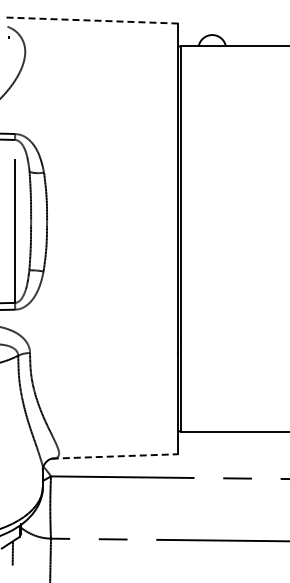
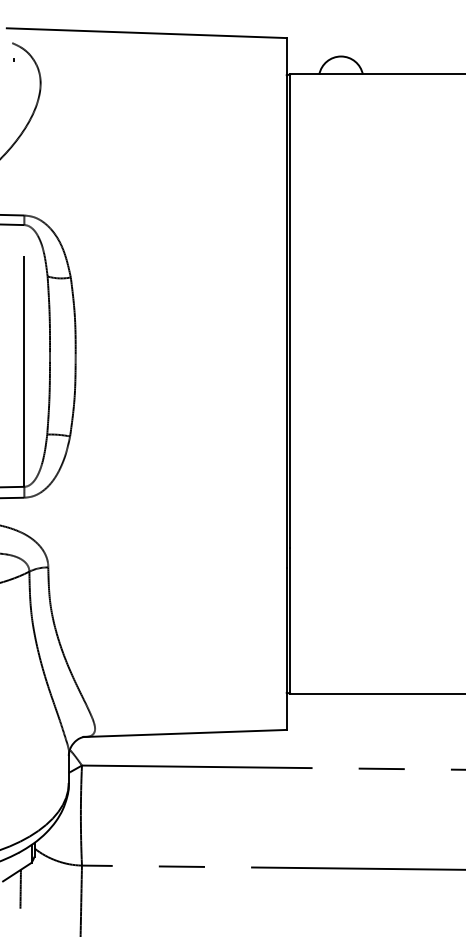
line: (90, 20) -> (145, 33), dashed -> solid
line: (115, 456) -> (185, 733), dashed -> solid

